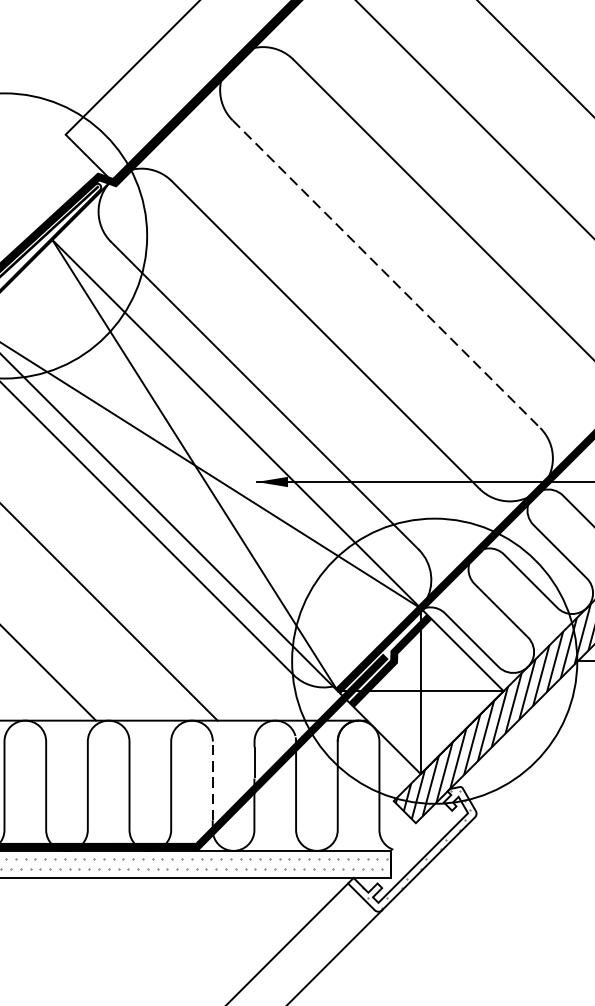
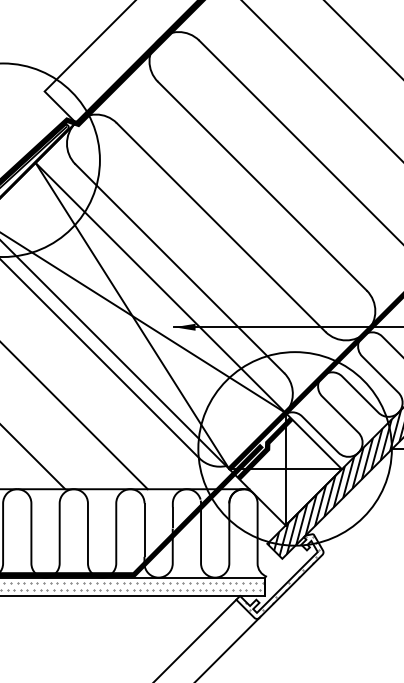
line: (386, 274) -> (262, 186), dashed -> solid
line: (212, 781) -> (144, 530), dashed -> solid

